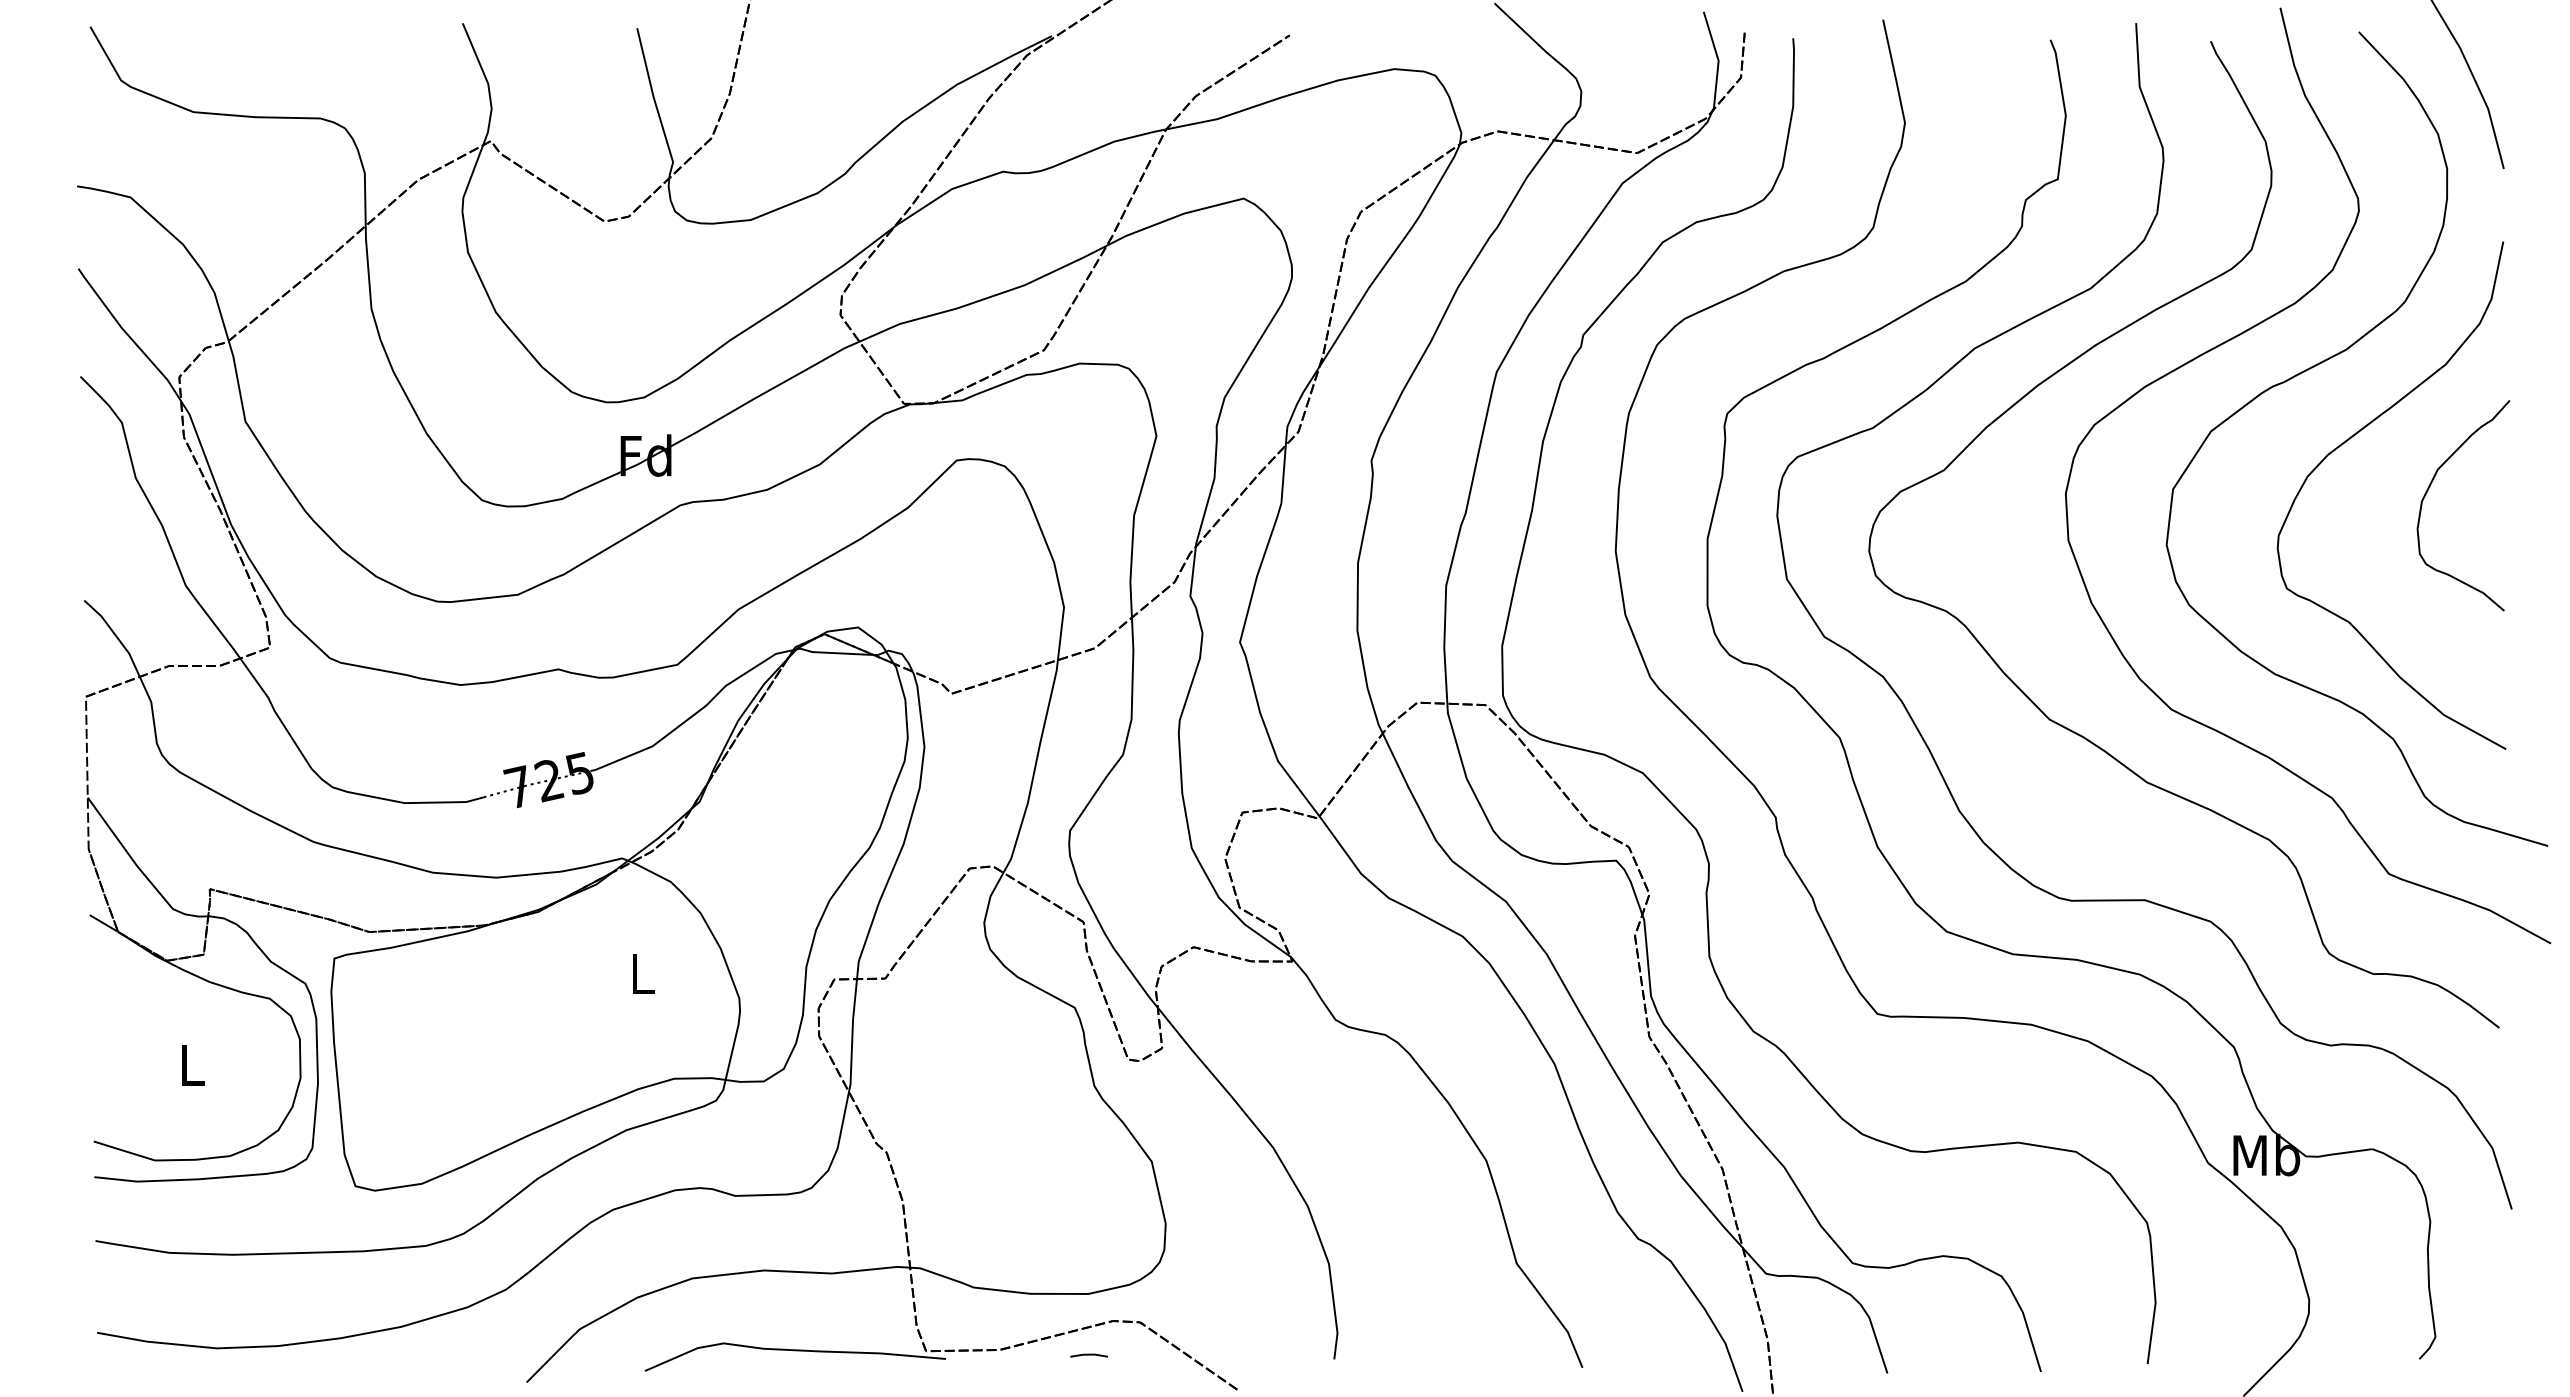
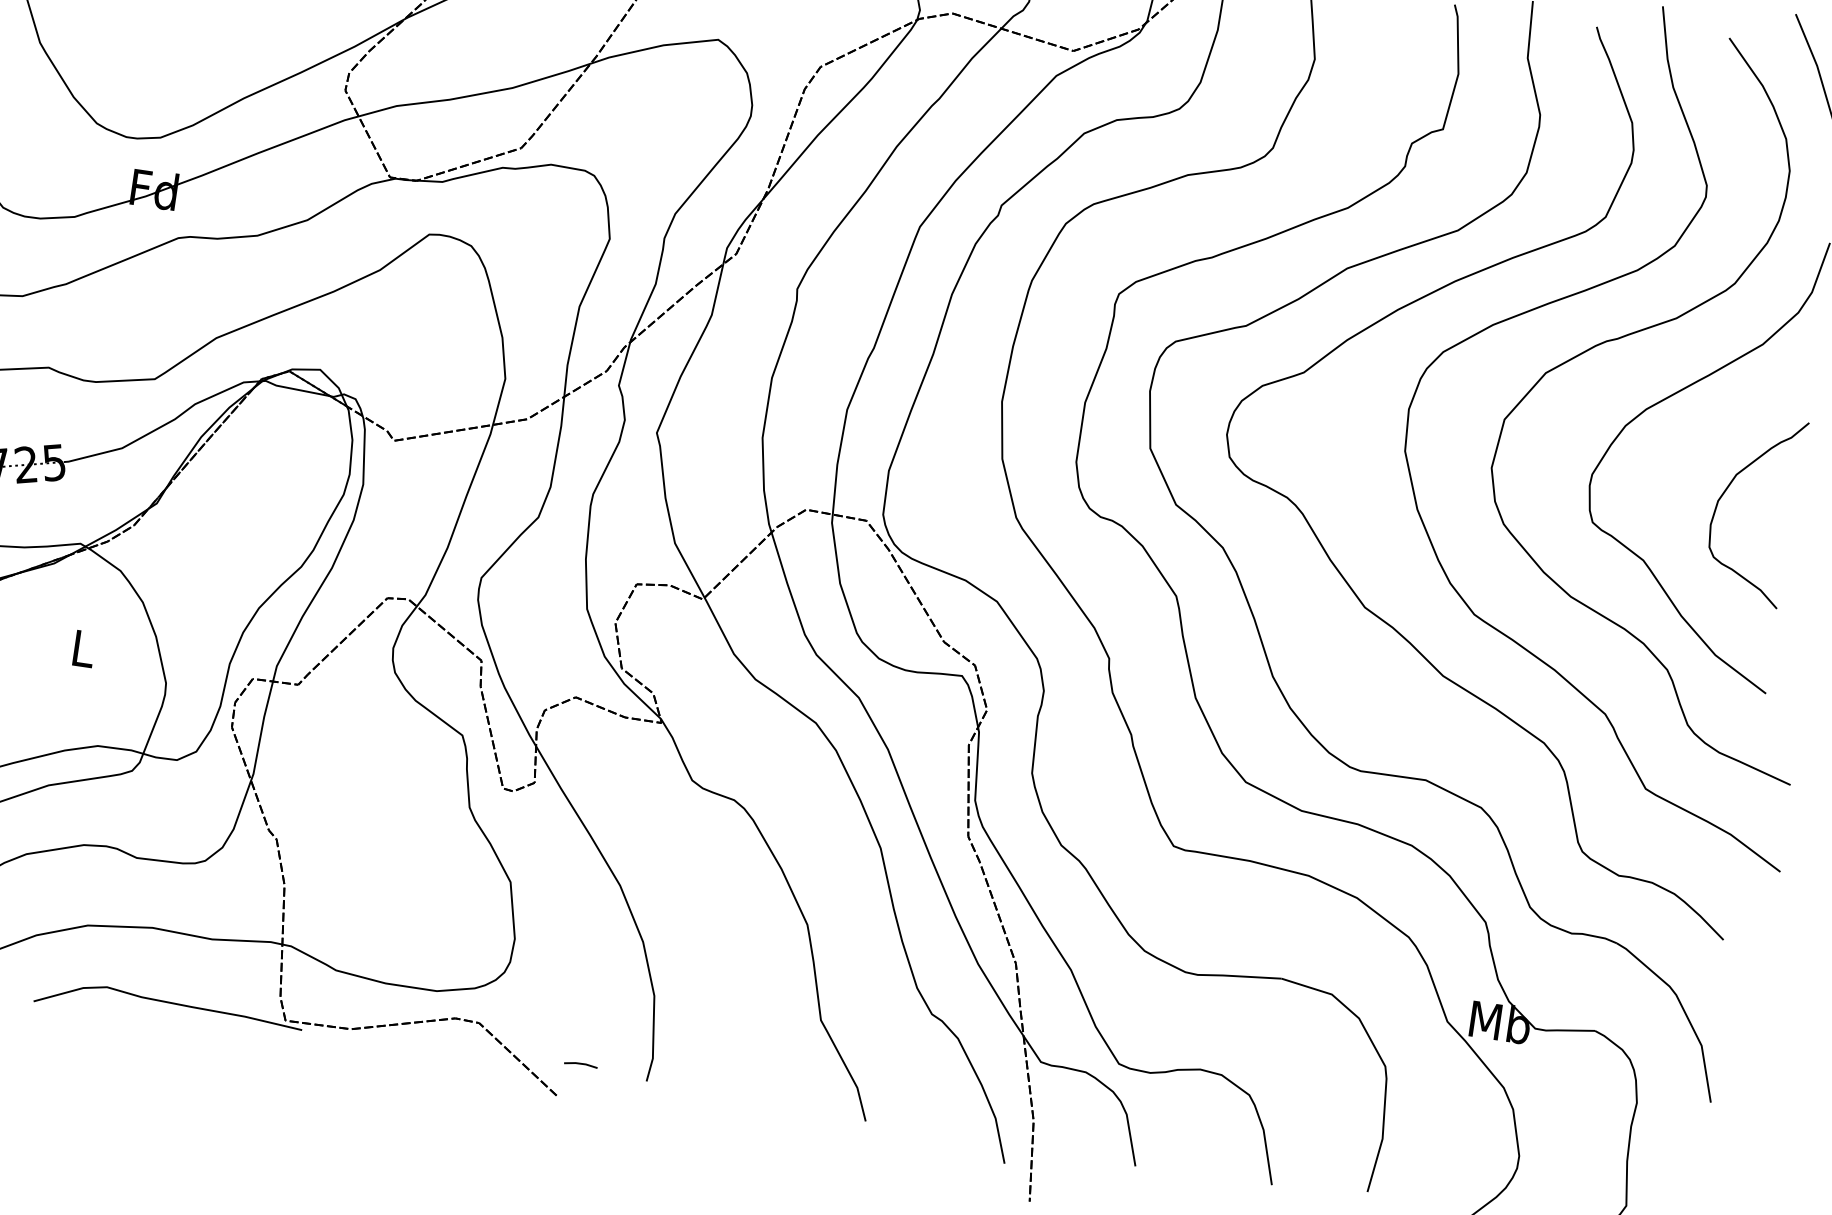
curve: (2429, 488) -> (1726, 490), moved
line: (1088, 1355) -> (580, 1064), moved

